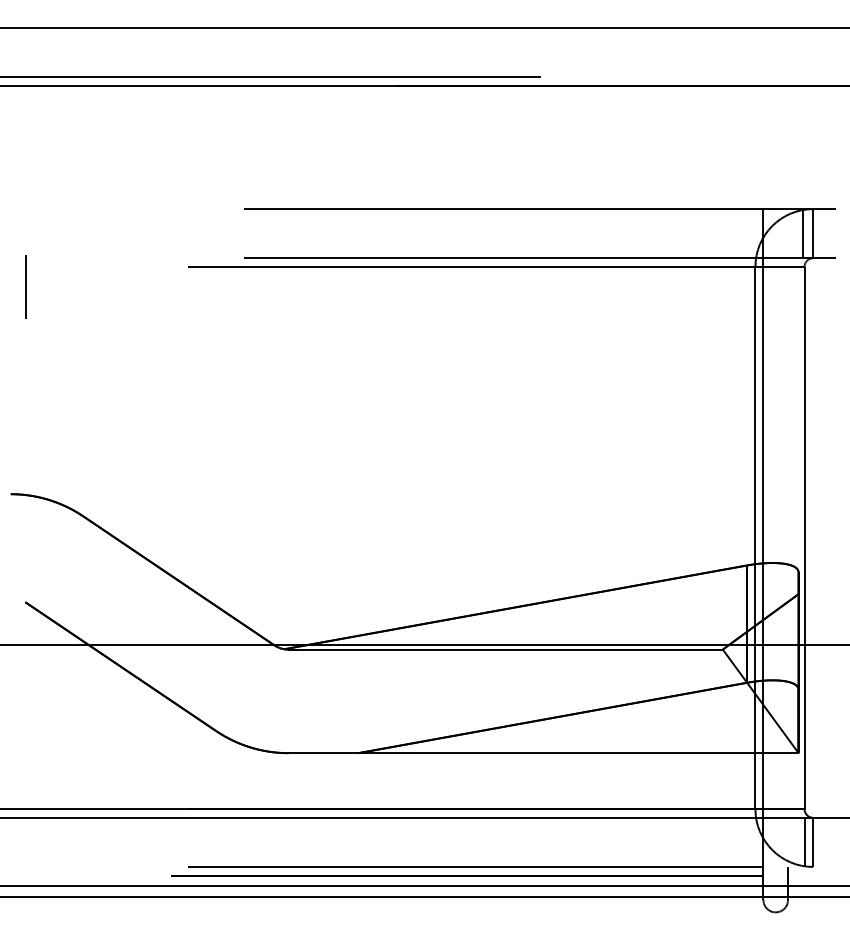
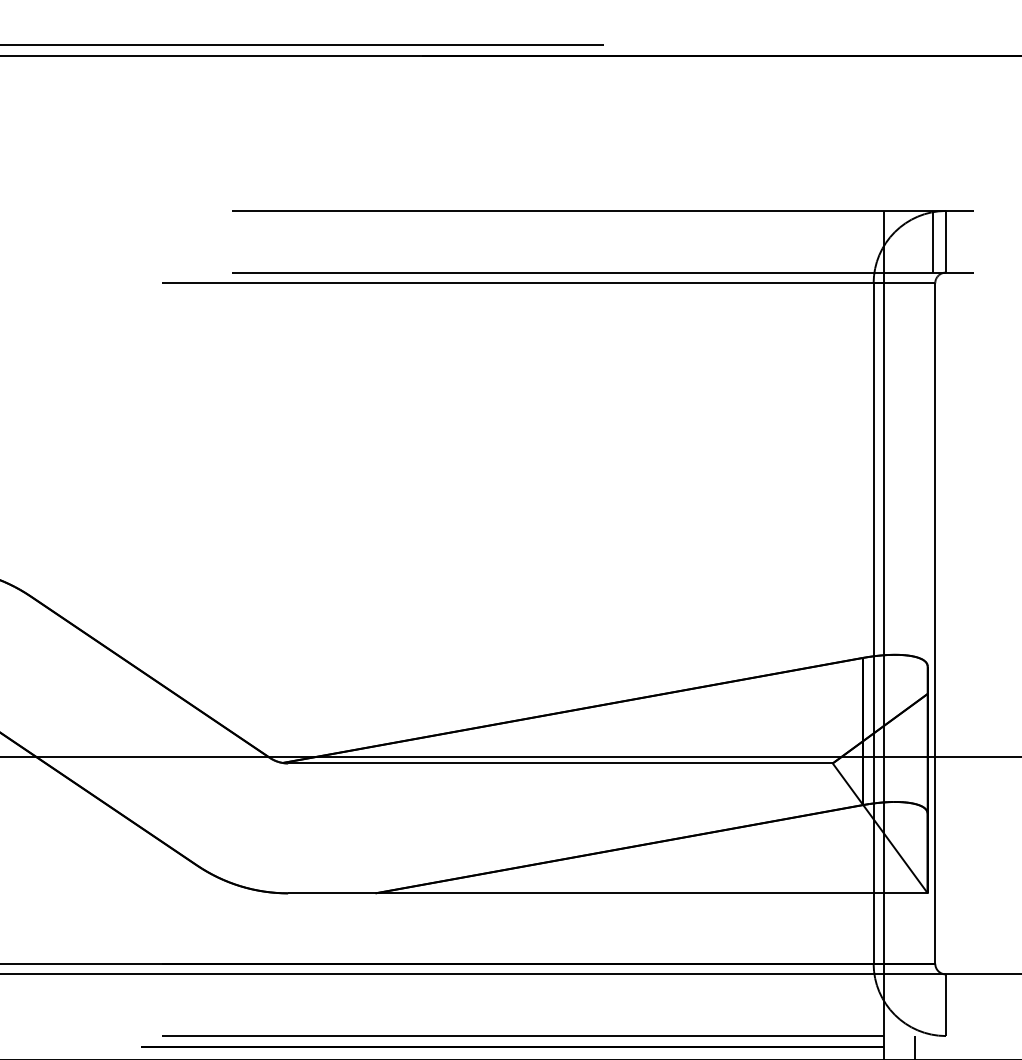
line: (804, 841) -> (935, 1004), removed

